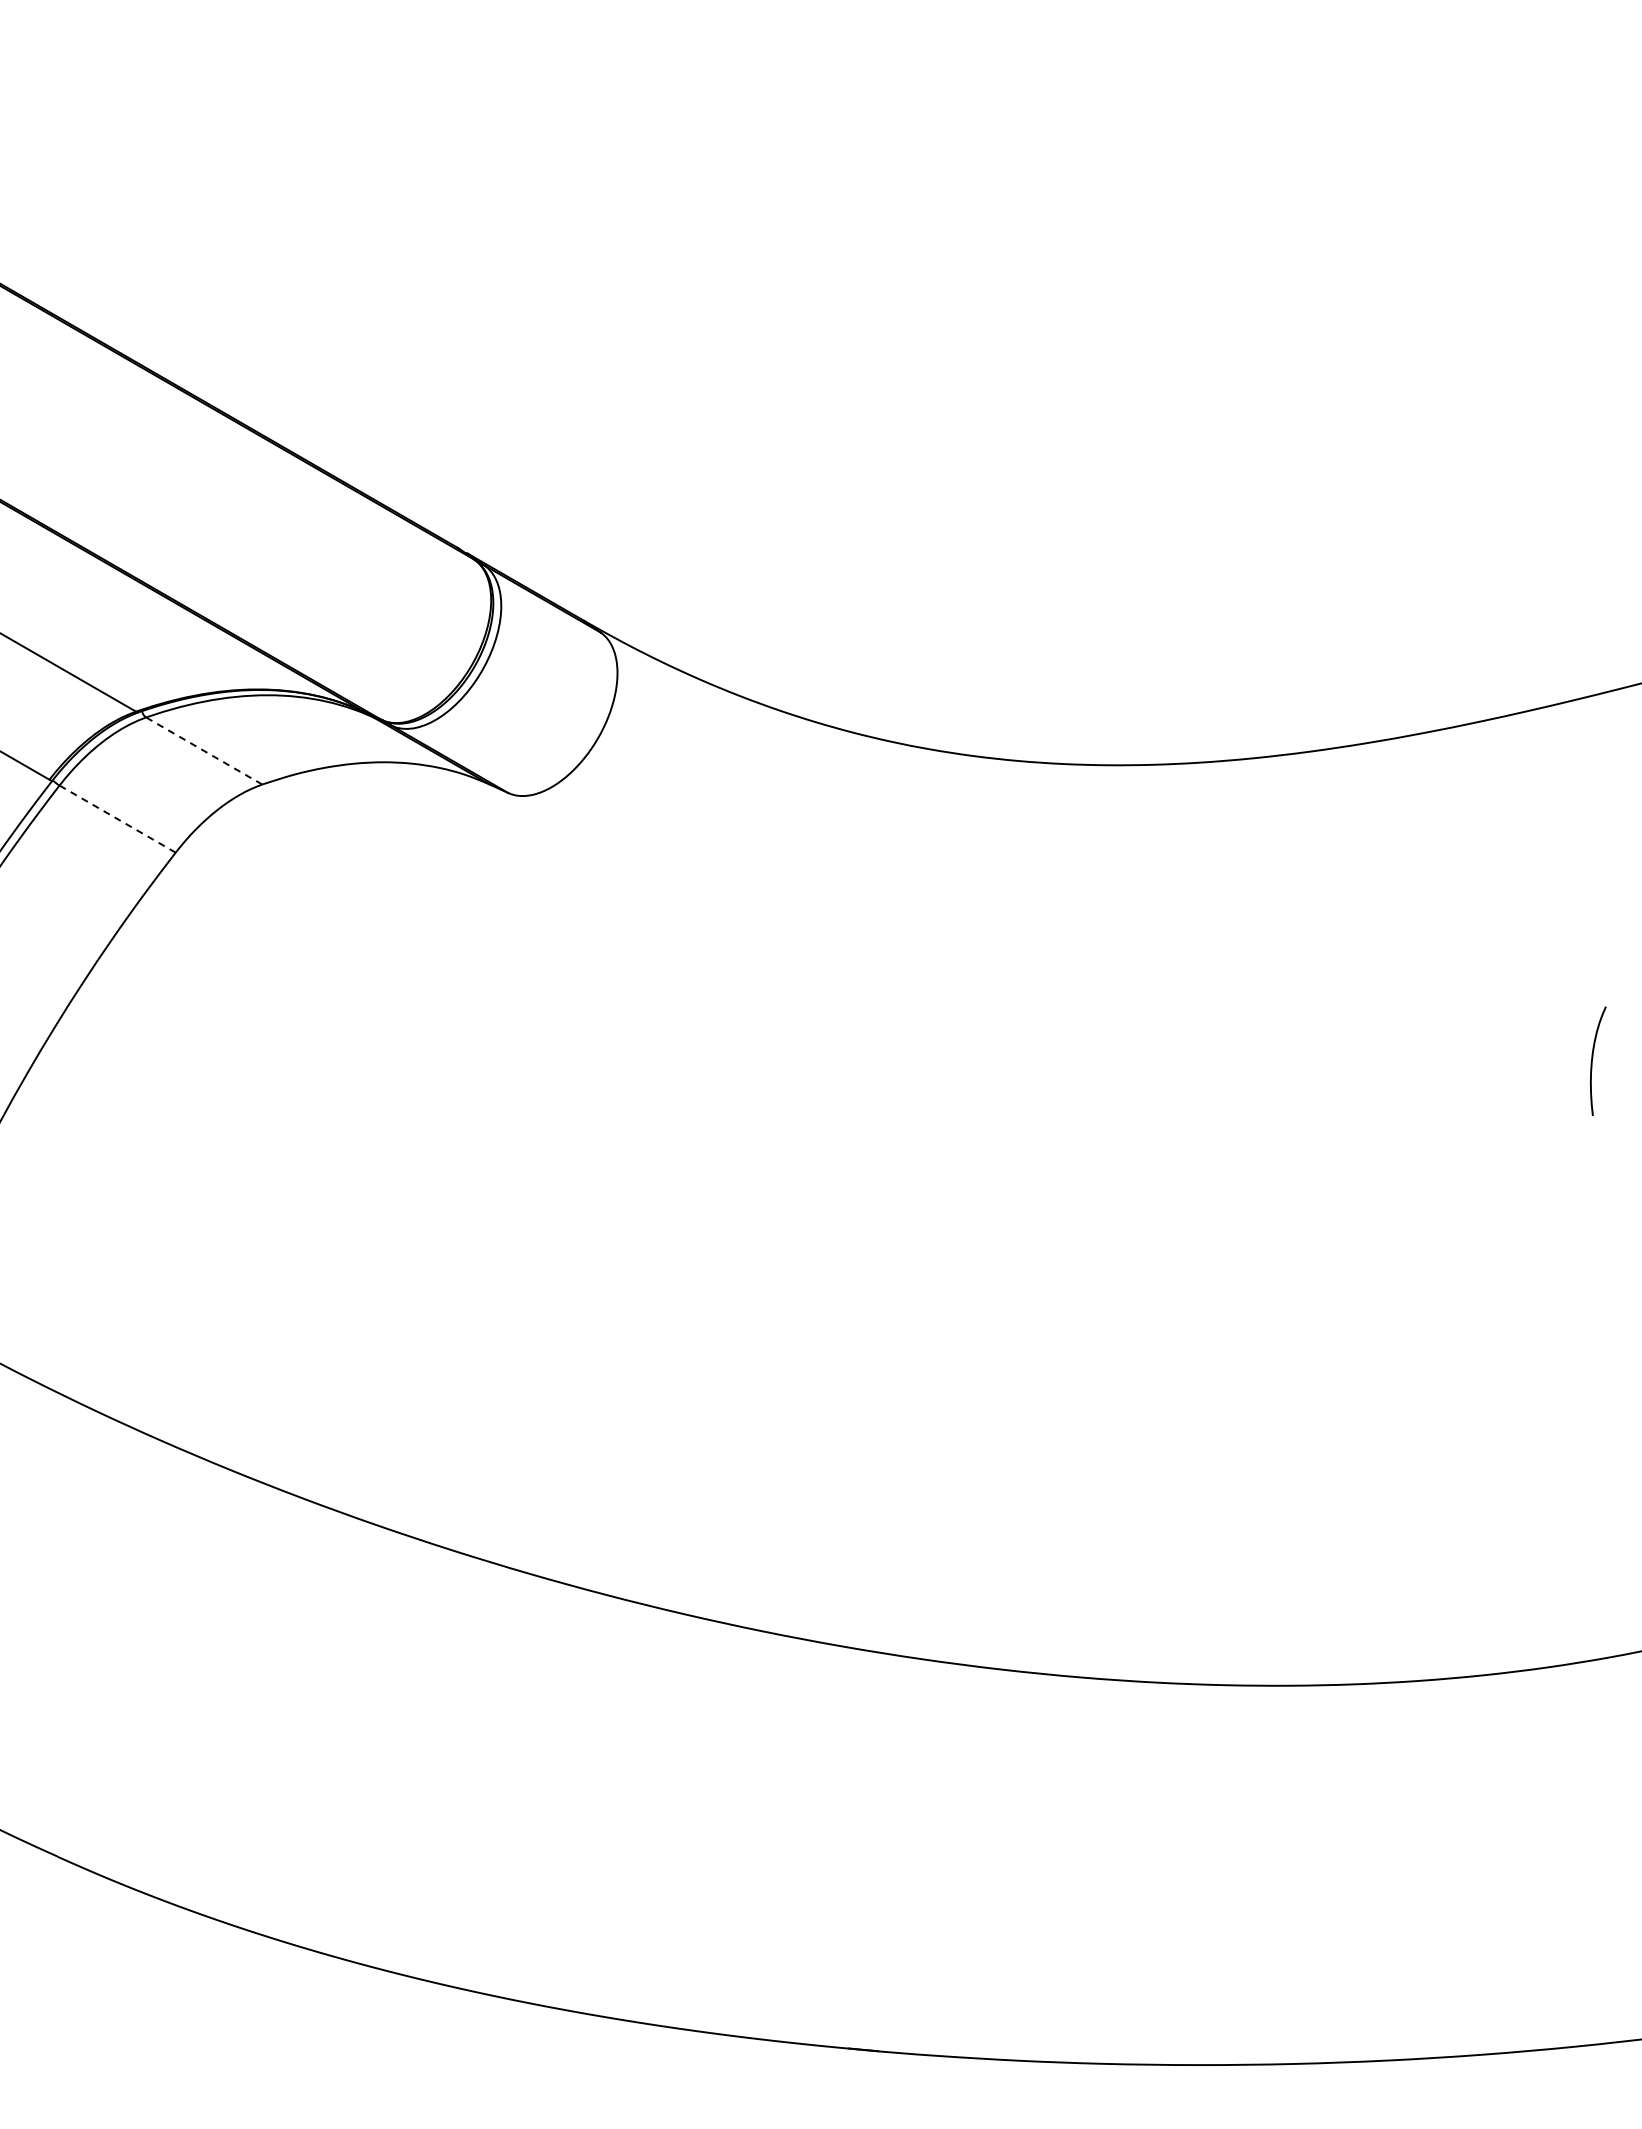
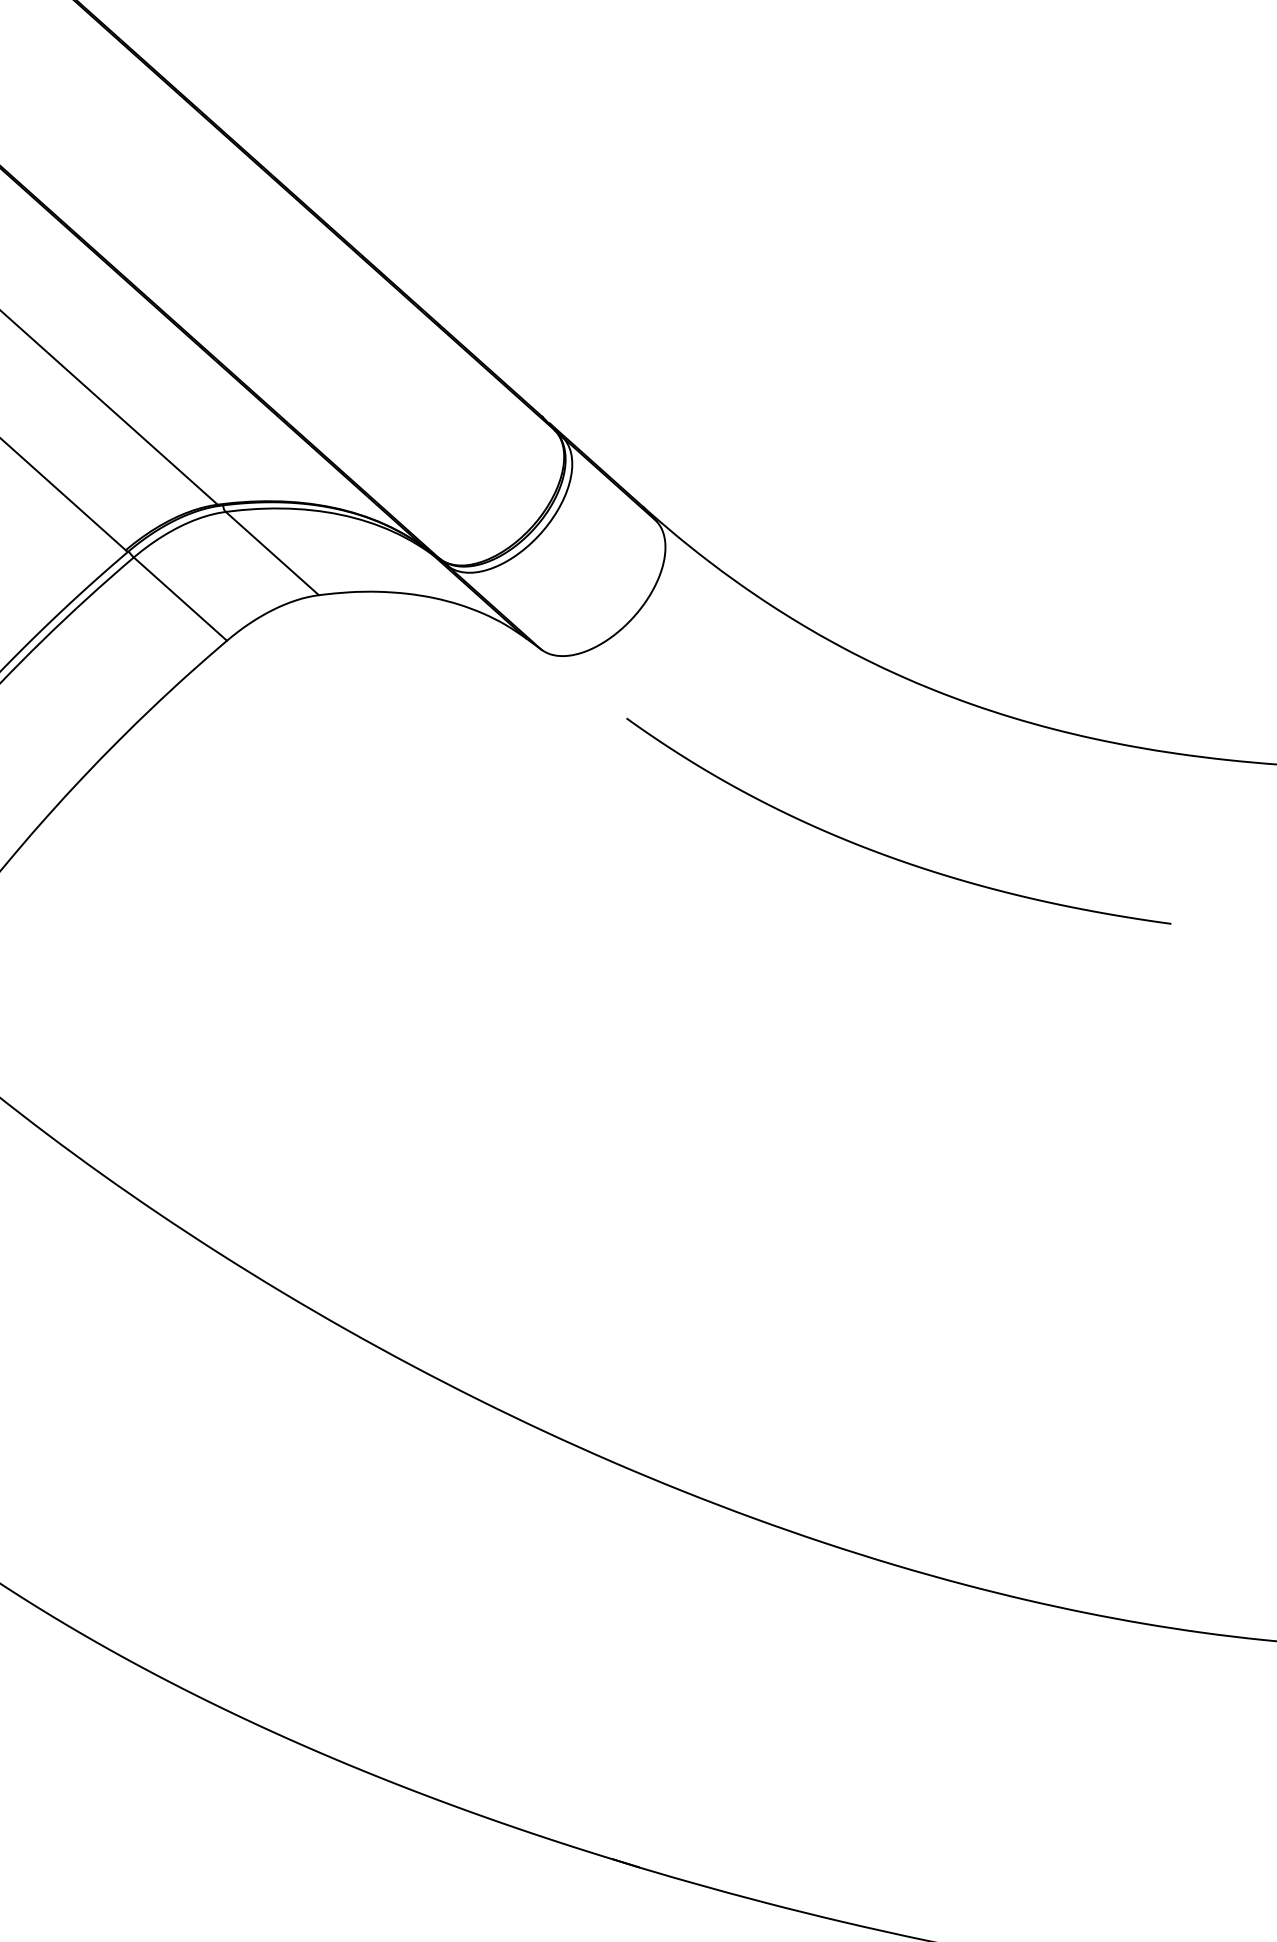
line: (203, 750) -> (271, 552), dashed -> solid
line: (117, 818) -> (180, 598), dashed -> solid
curve: (916, 932) -> (887, 854), added

